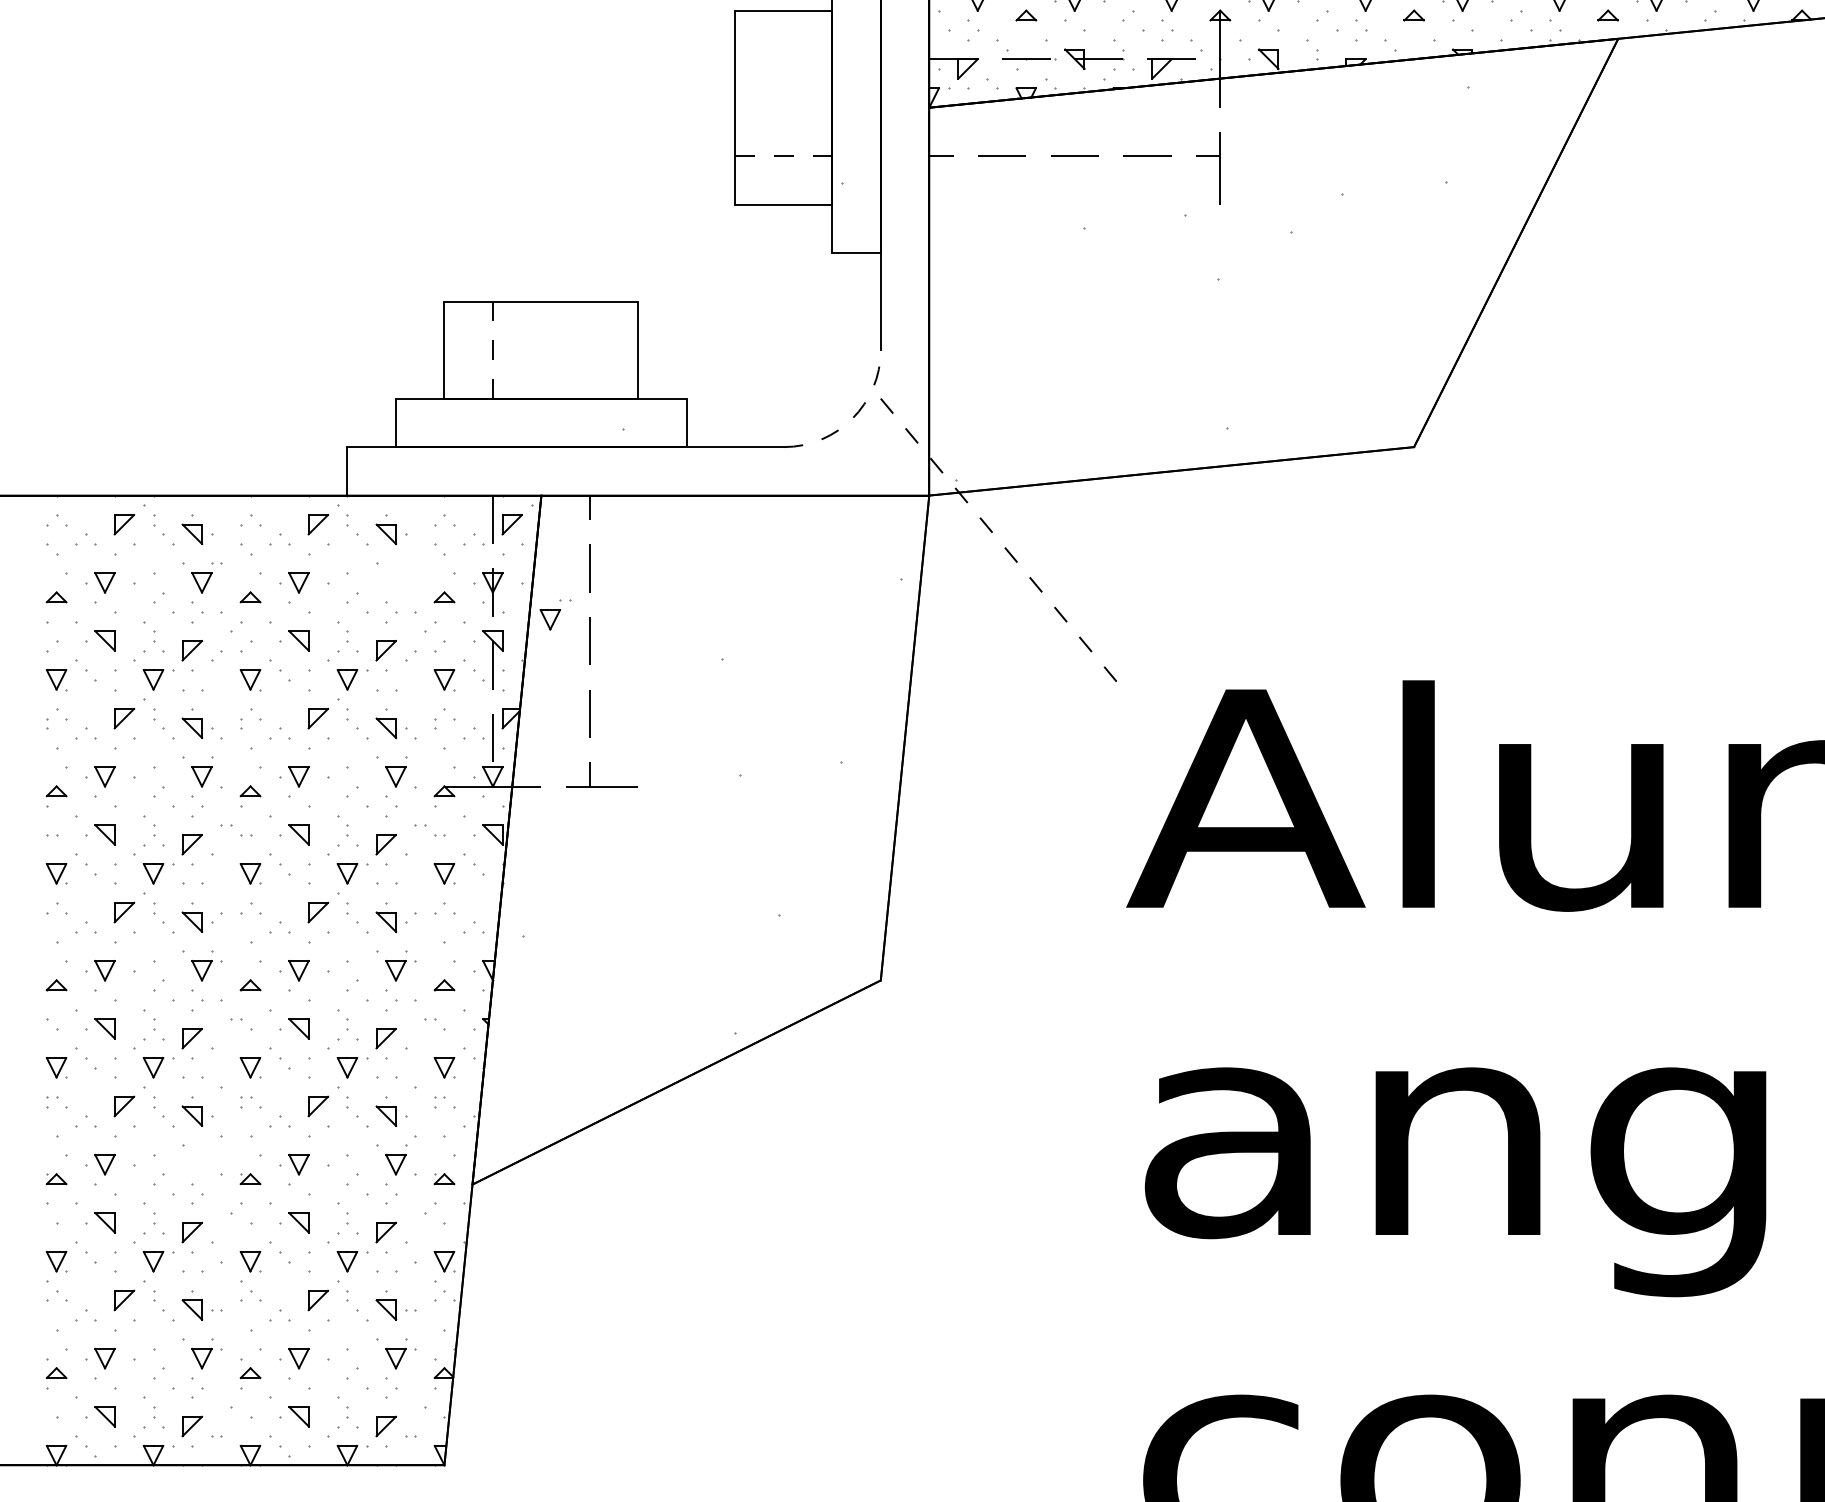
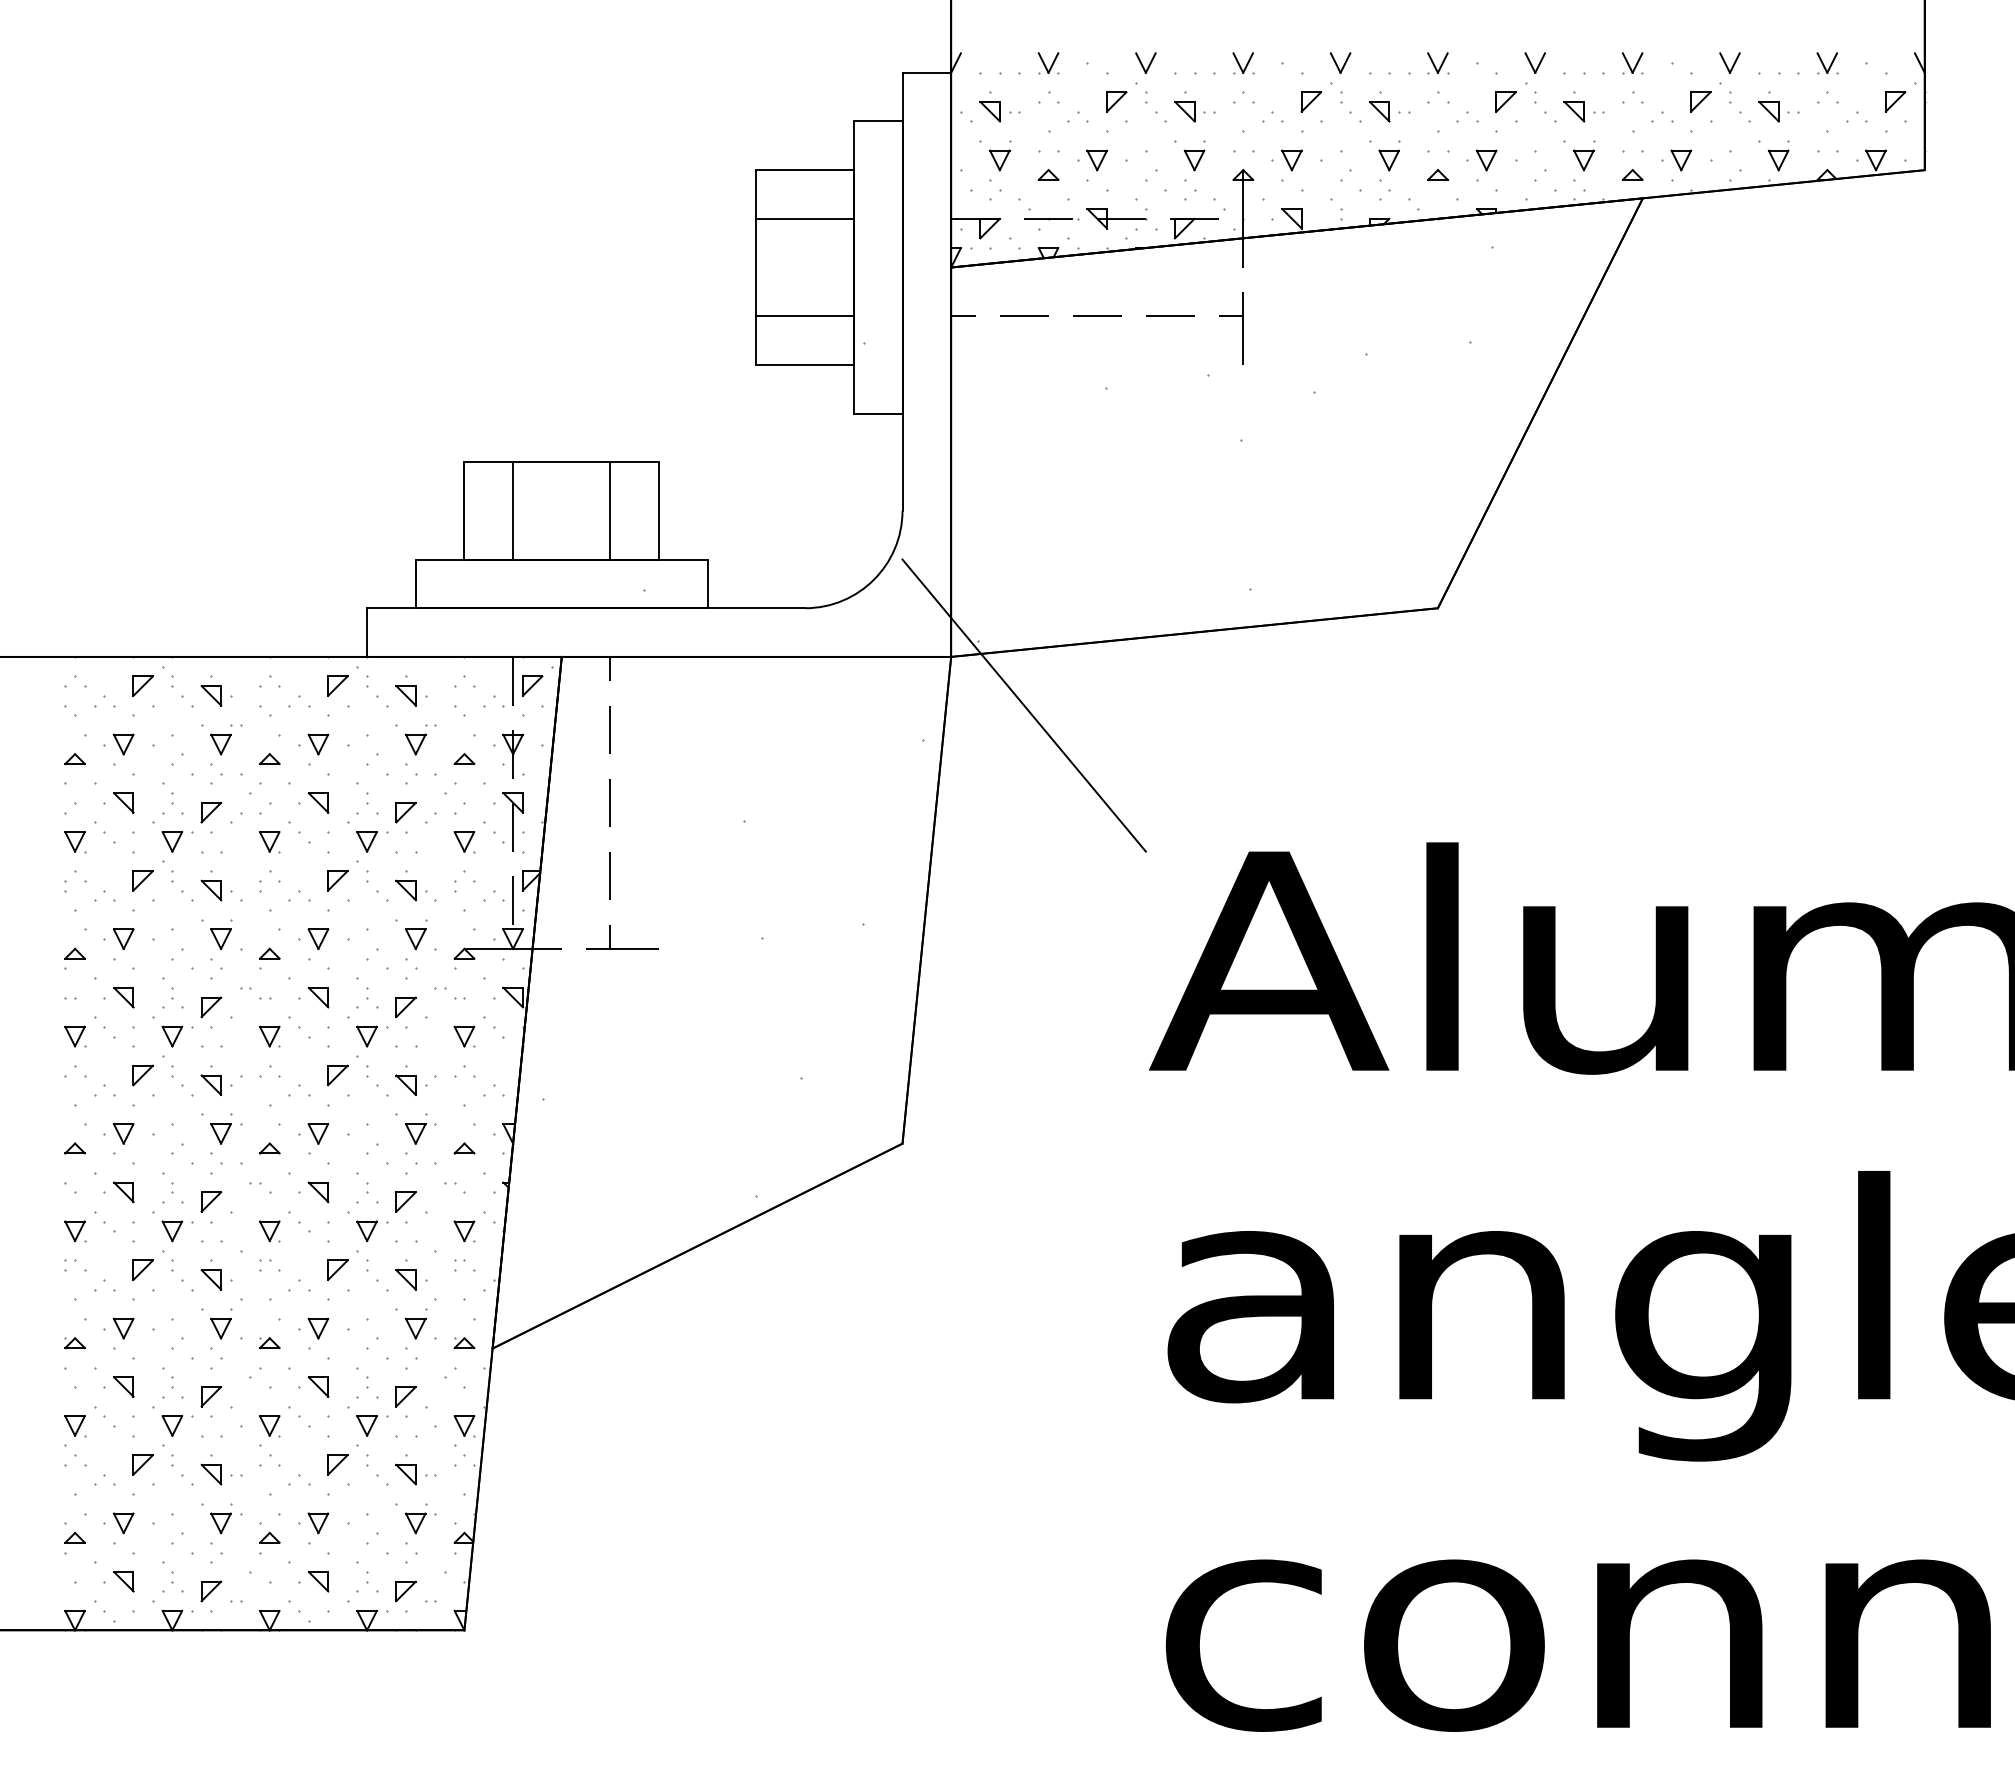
line: (783, 58) -> (804, 218), added
line: (784, 156) -> (805, 316), dashed -> solid
line: (493, 349) -> (513, 510), dashed -> solid
line: (589, 349) -> (610, 510), added
arc: (852, 418) -> (874, 579), dashed -> solid
line: (1002, 544) -> (1024, 705), dashed -> solid
part: (555, 614) -> (420, 739), moved
part: (202, 1159) -> (221, 1323), added

